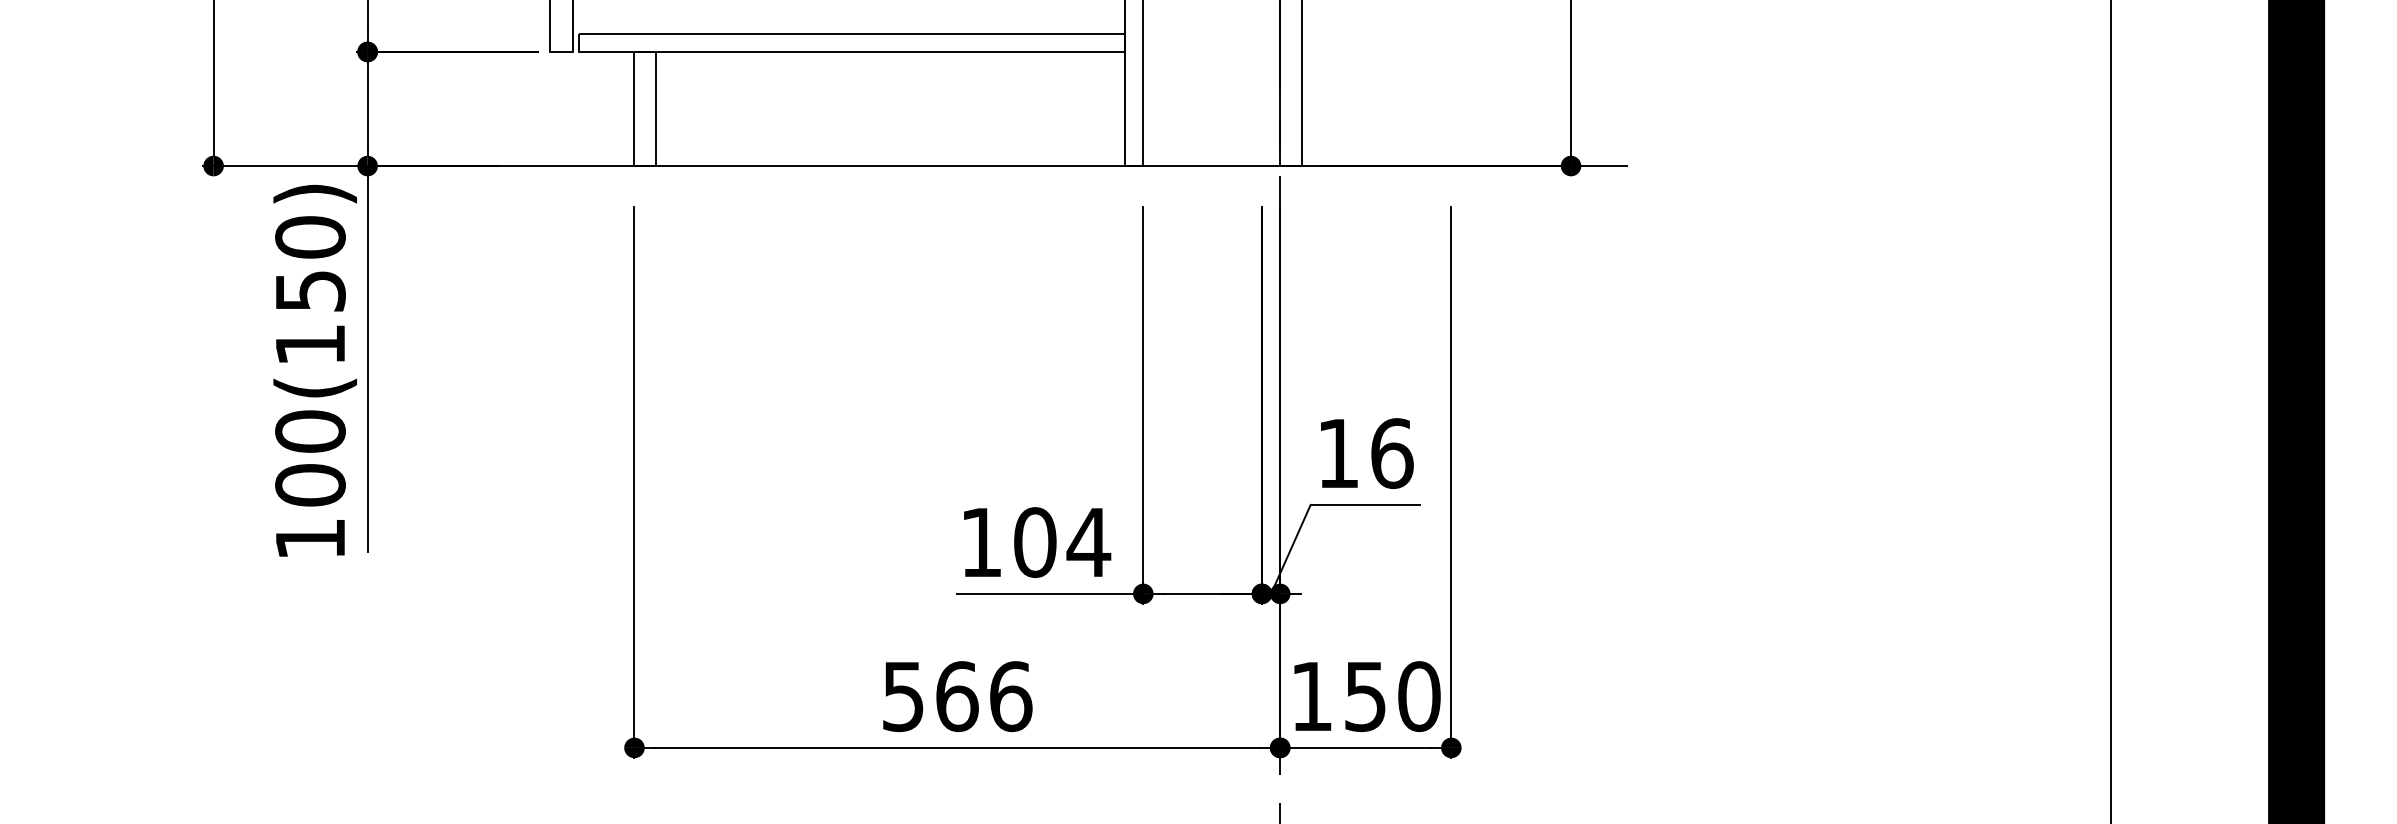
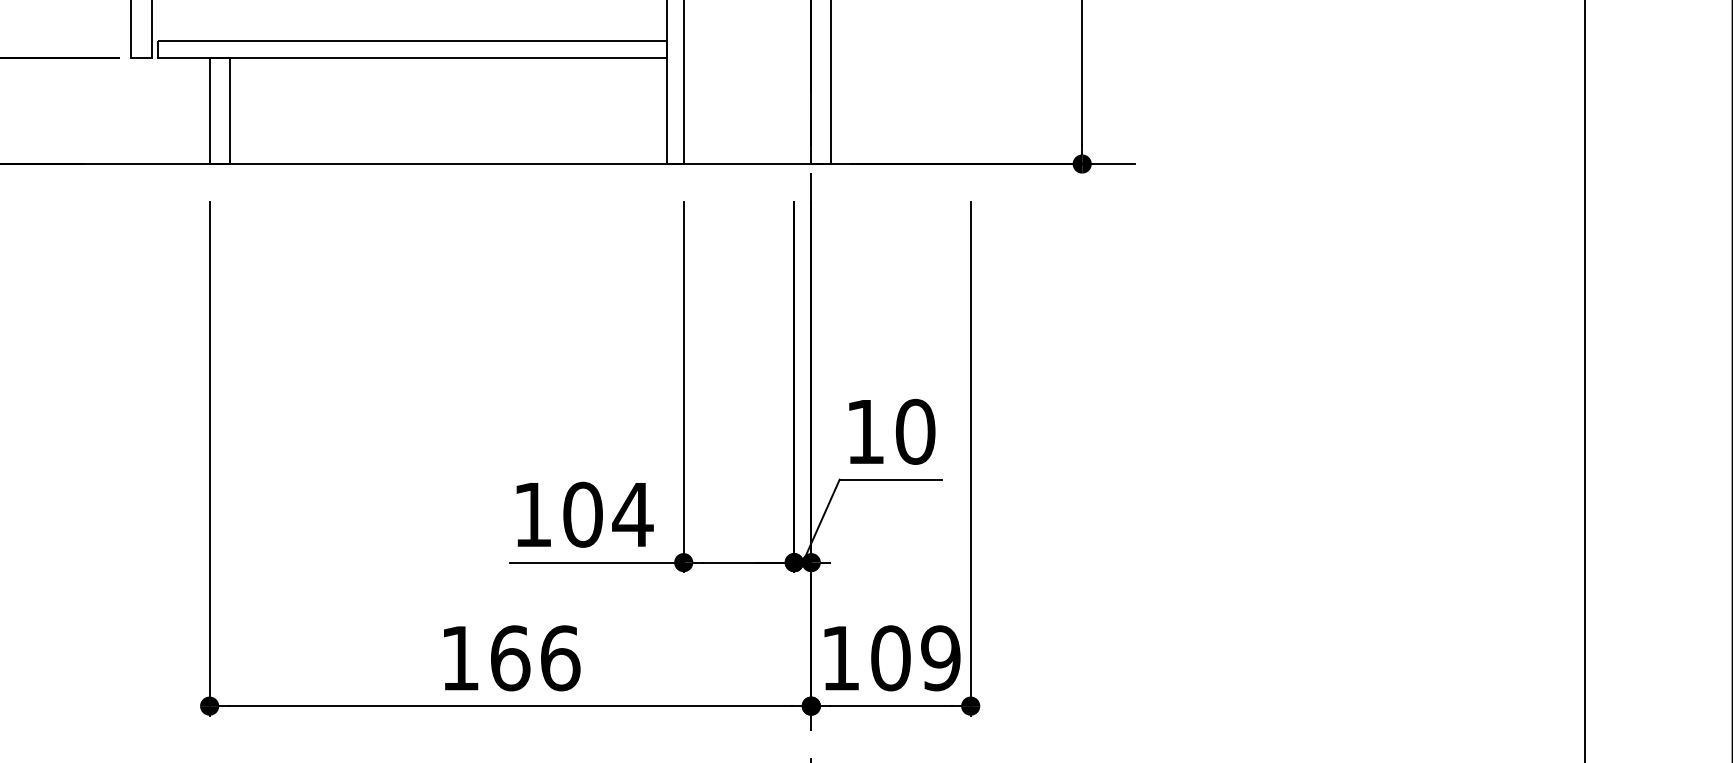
text: (1392, 453) -> (915, 431), 16 -> 10
text: (1392, 696) -> (915, 658), 150 -> 109
text: (903, 697) -> (460, 659), 566 -> 166

